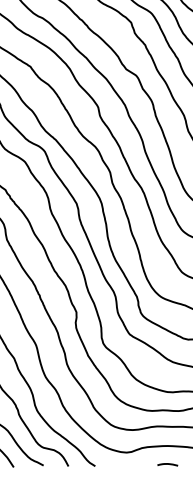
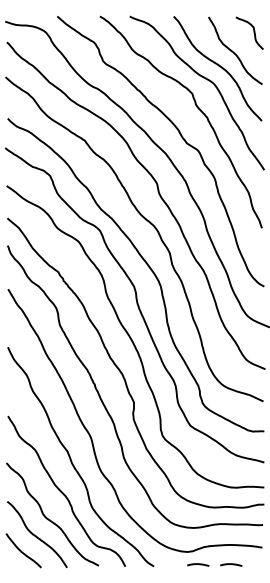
curve: (137, 464) -> (198, 564), added

